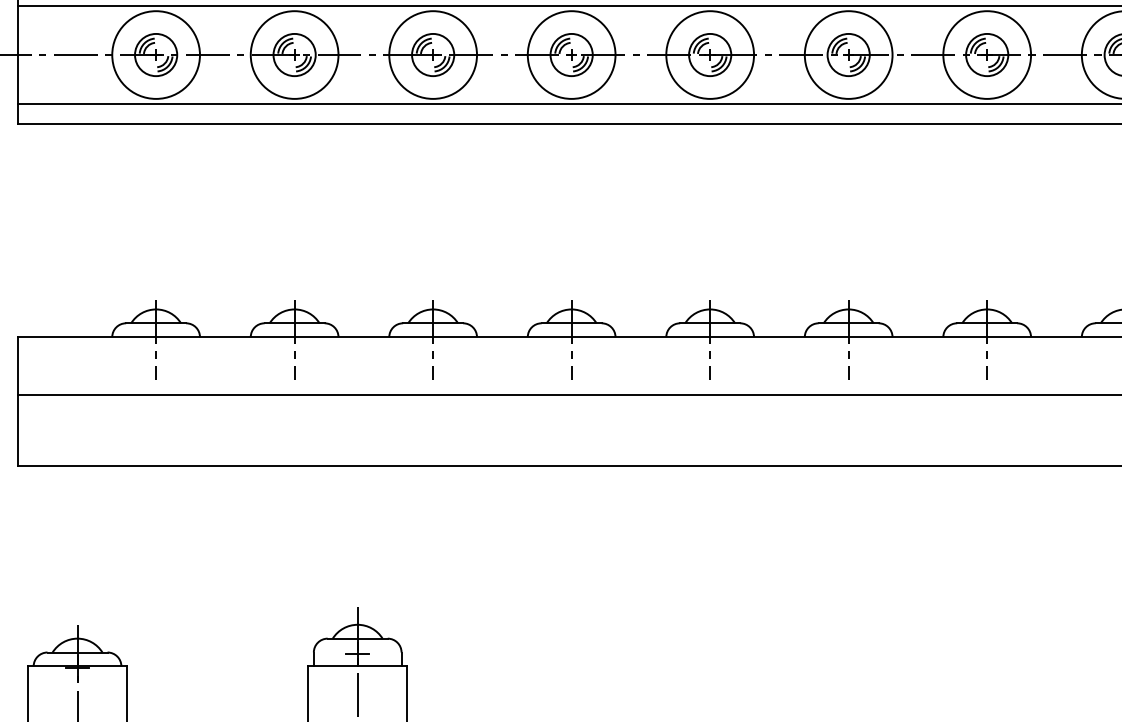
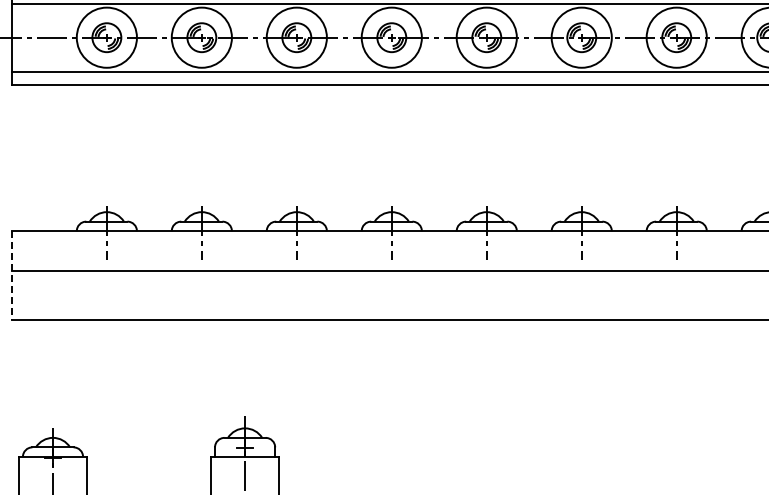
line: (17, 401) -> (11, 275), solid -> dashed

